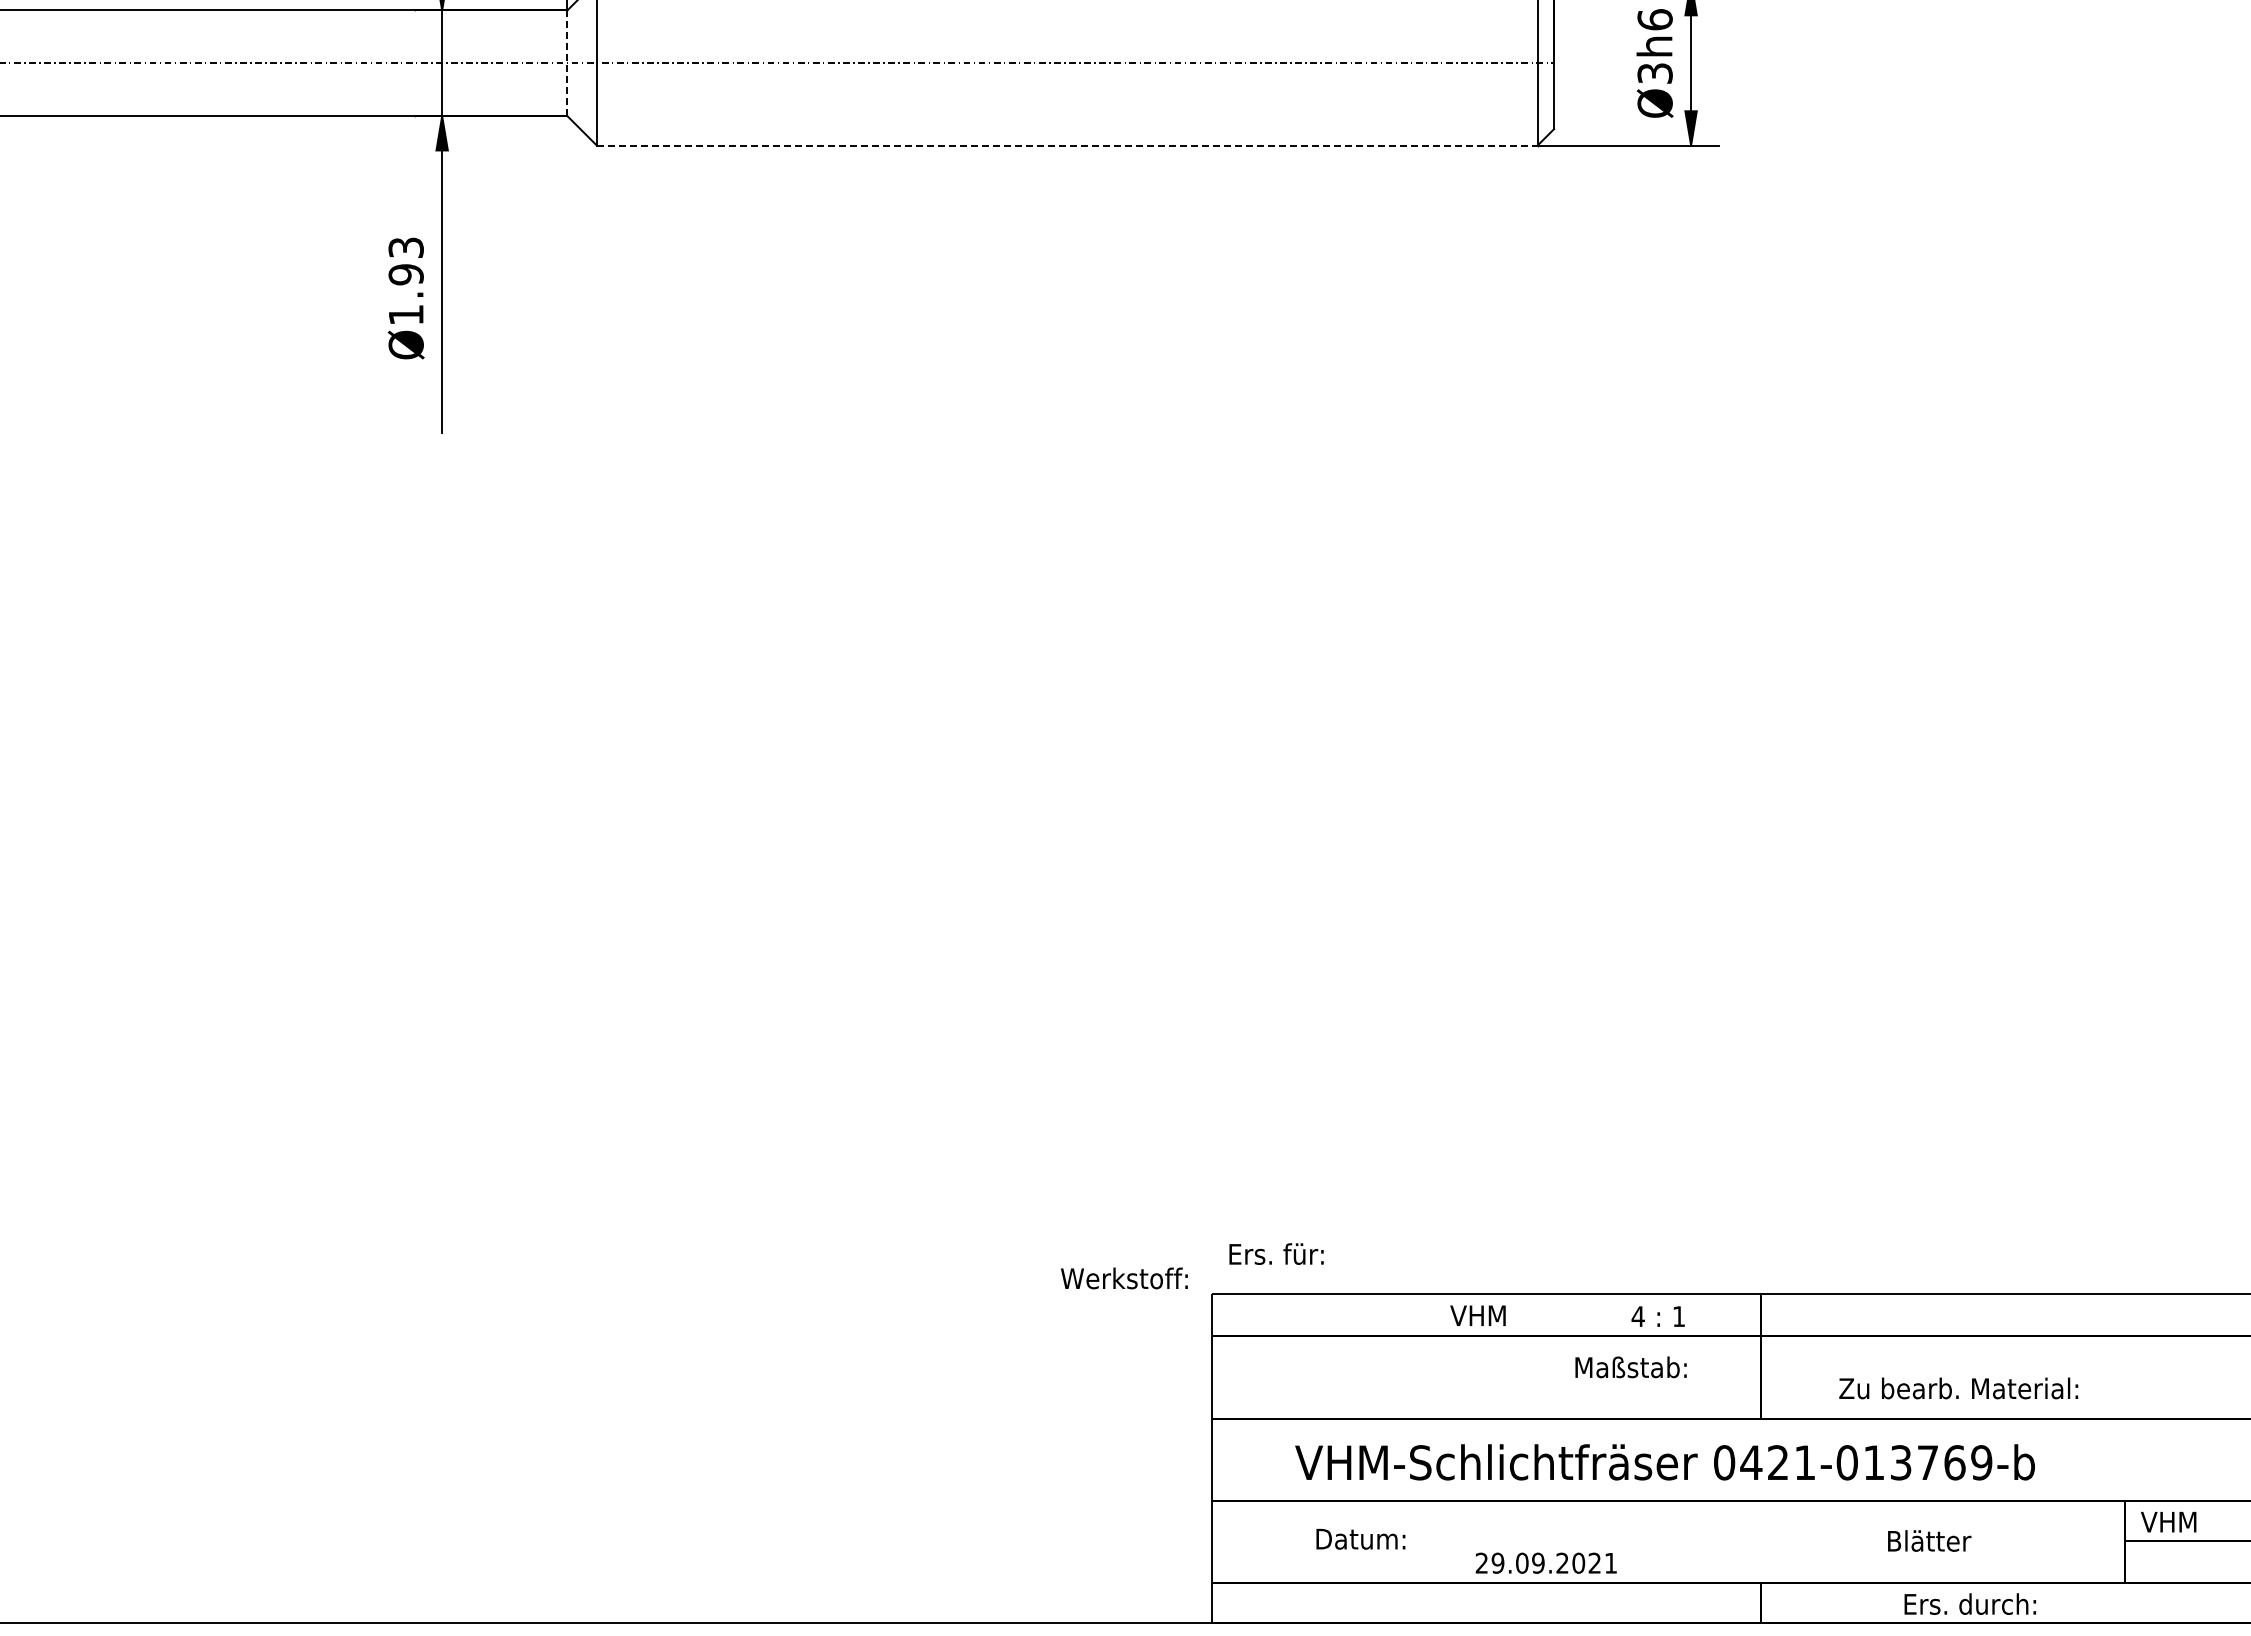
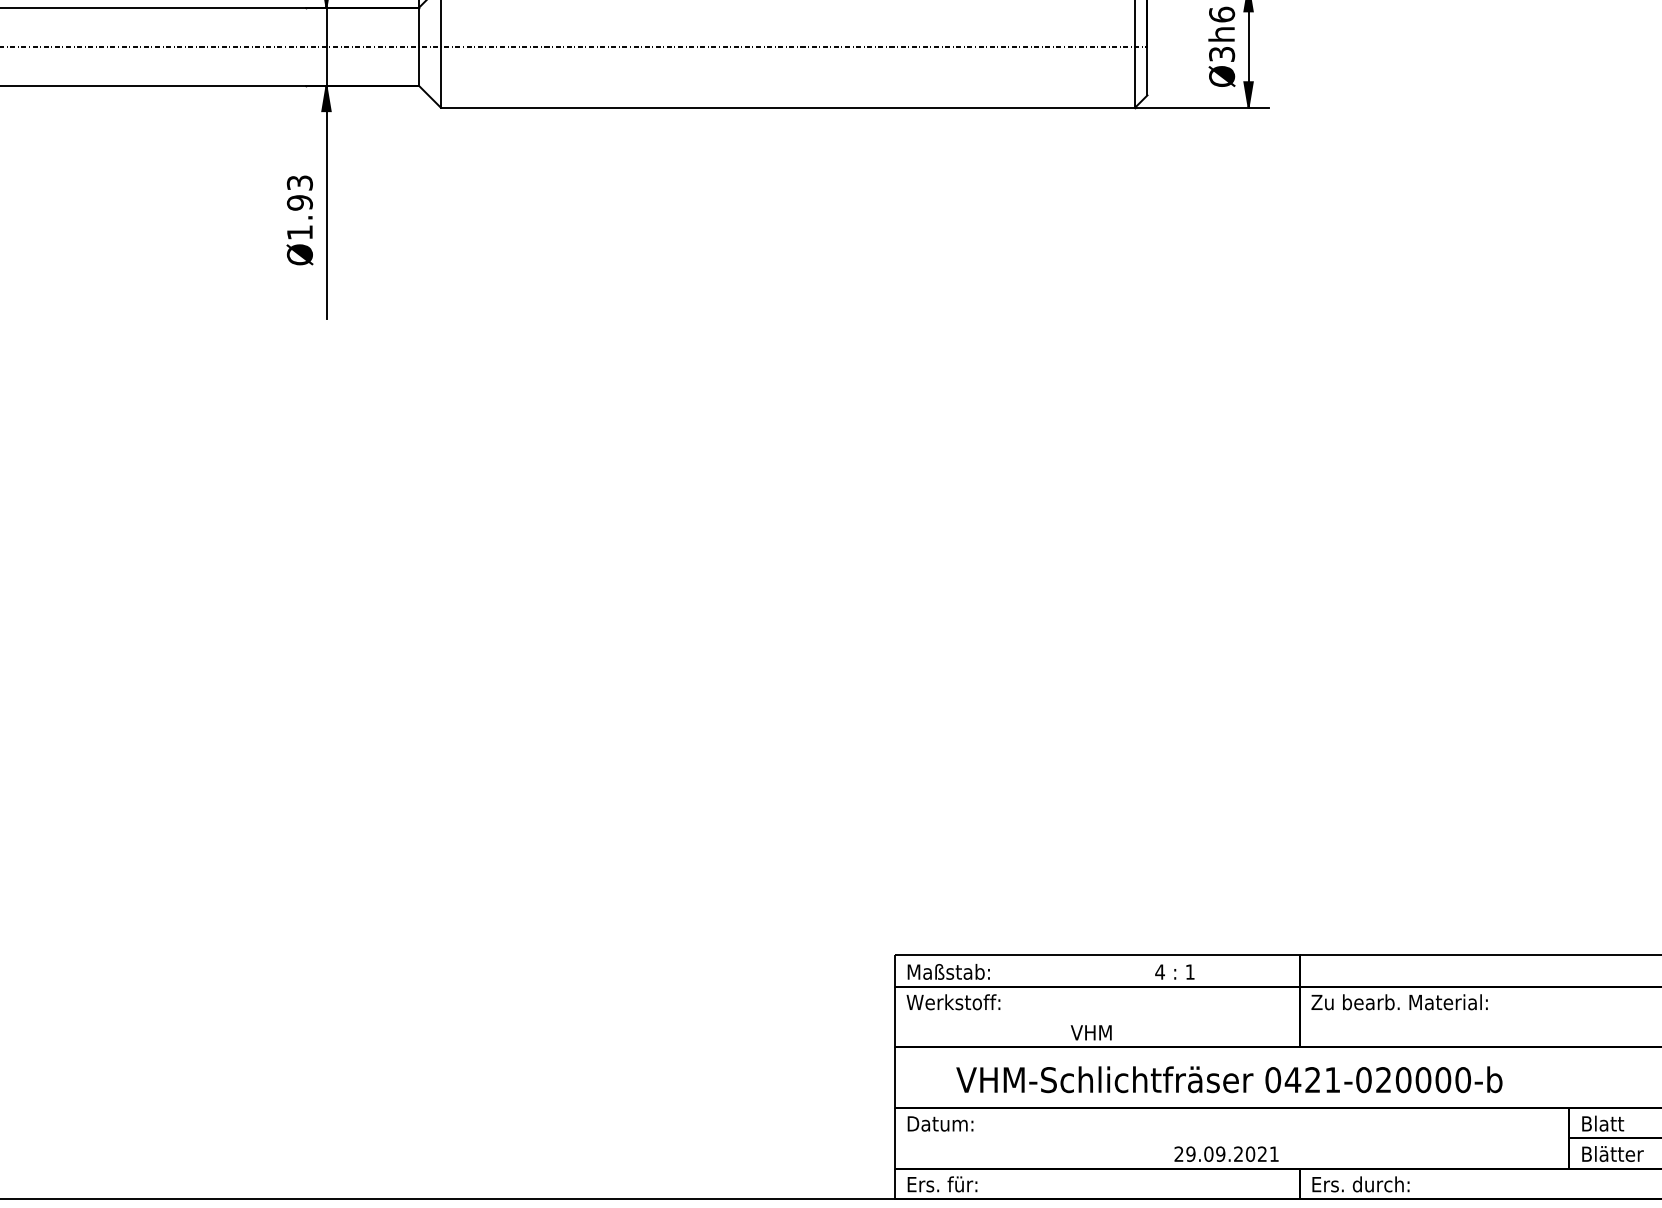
line: (567, 63) -> (419, 46), dashed -> solid
line: (1067, 145) -> (788, 107), dashed -> solid
text: (1276, 1253) -> (942, 1183), moved
text: (1124, 1278) -> (953, 1002), moved
text: (1477, 1315) -> (1090, 1032), moved
text: (1657, 1316) -> (1174, 972), moved
text: (1630, 1367) -> (948, 972), moved
text: (1958, 1388) -> (1399, 1002), moved
text: (1928, 1462) -> (1423, 1079), 0421-013769-b -> 0421-020000-b
text: (2170, 1521) -> (1602, 1123), VHM -> Blatt
text: (1360, 1539) -> (940, 1124), moved
text: (1929, 1540) -> (1612, 1153), moved
text: (1545, 1562) -> (1225, 1153), moved
text: (1970, 1603) -> (1361, 1183), moved

